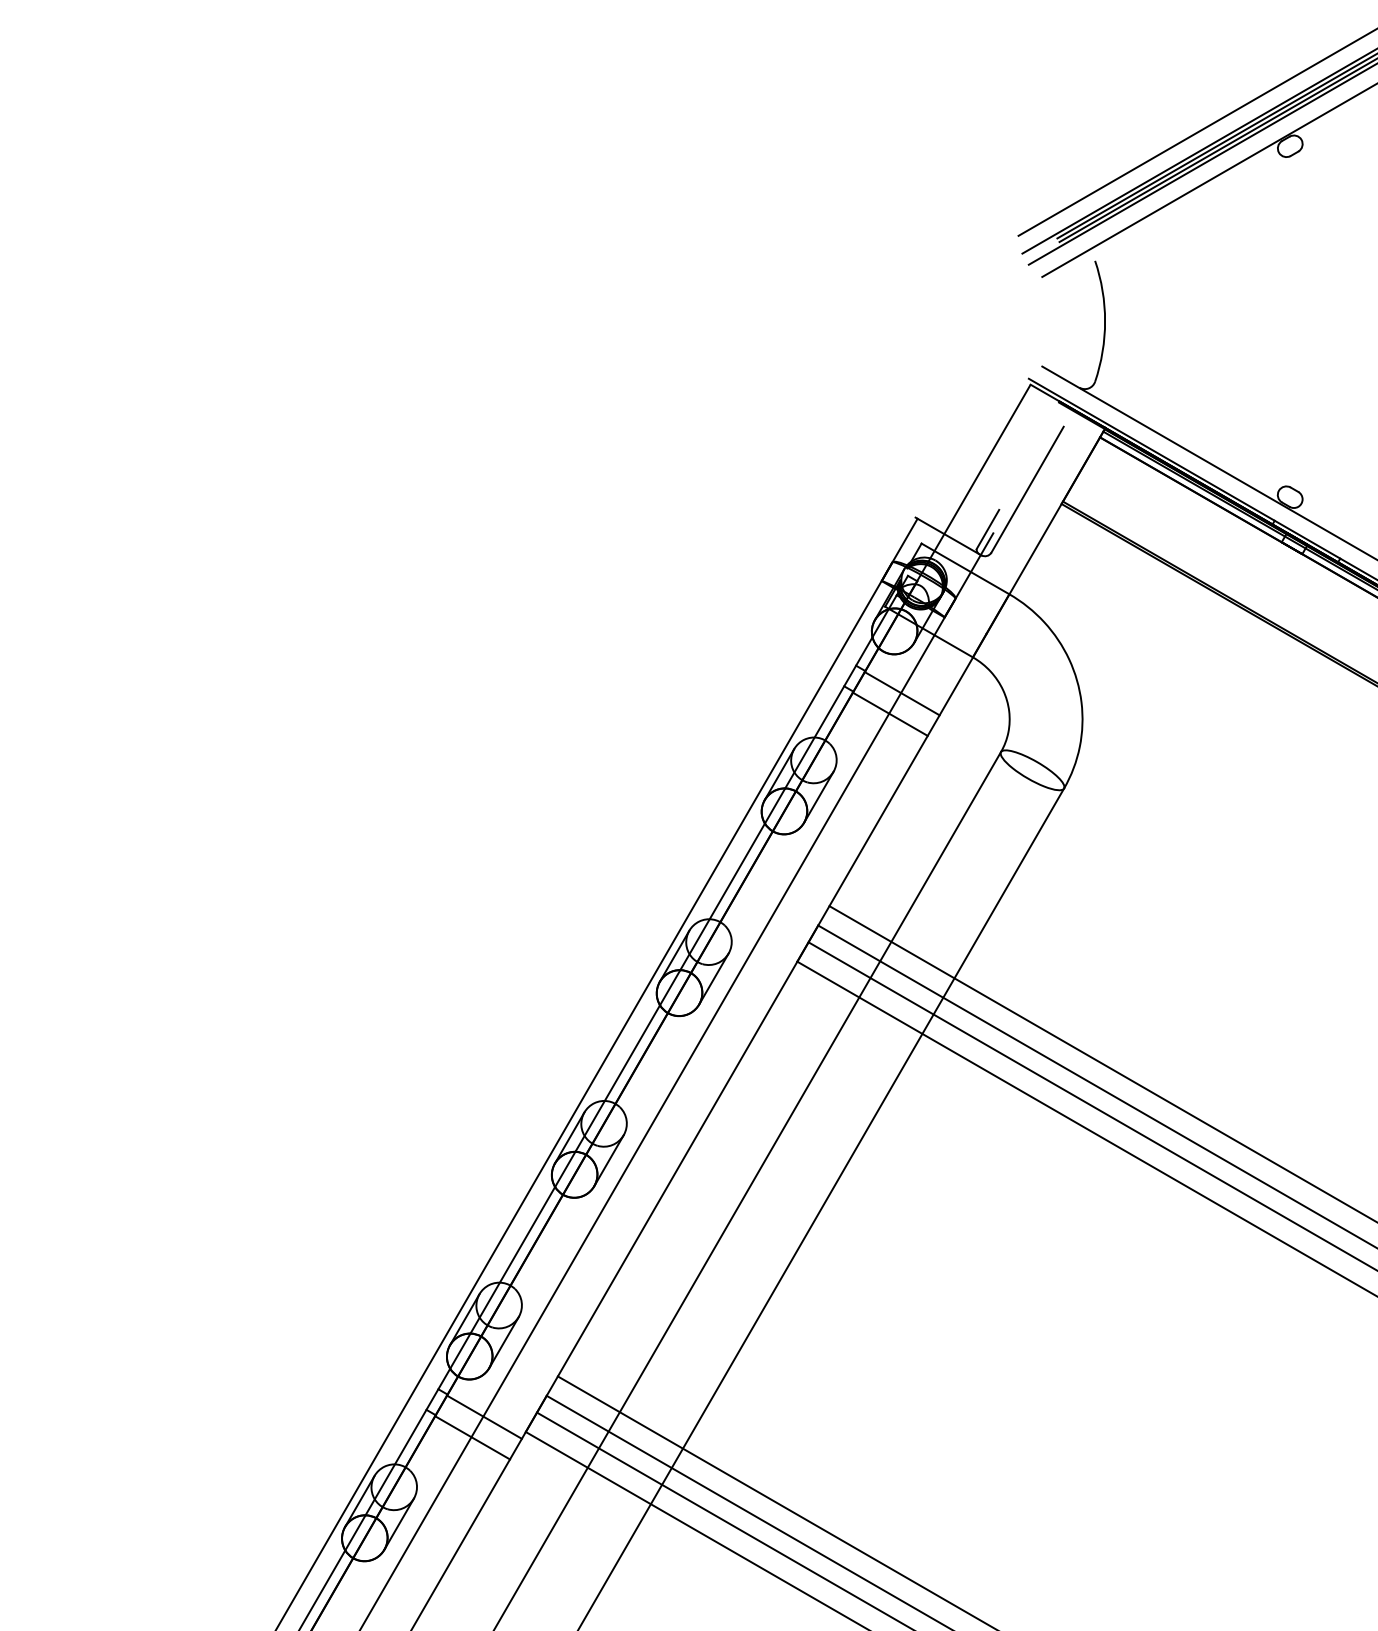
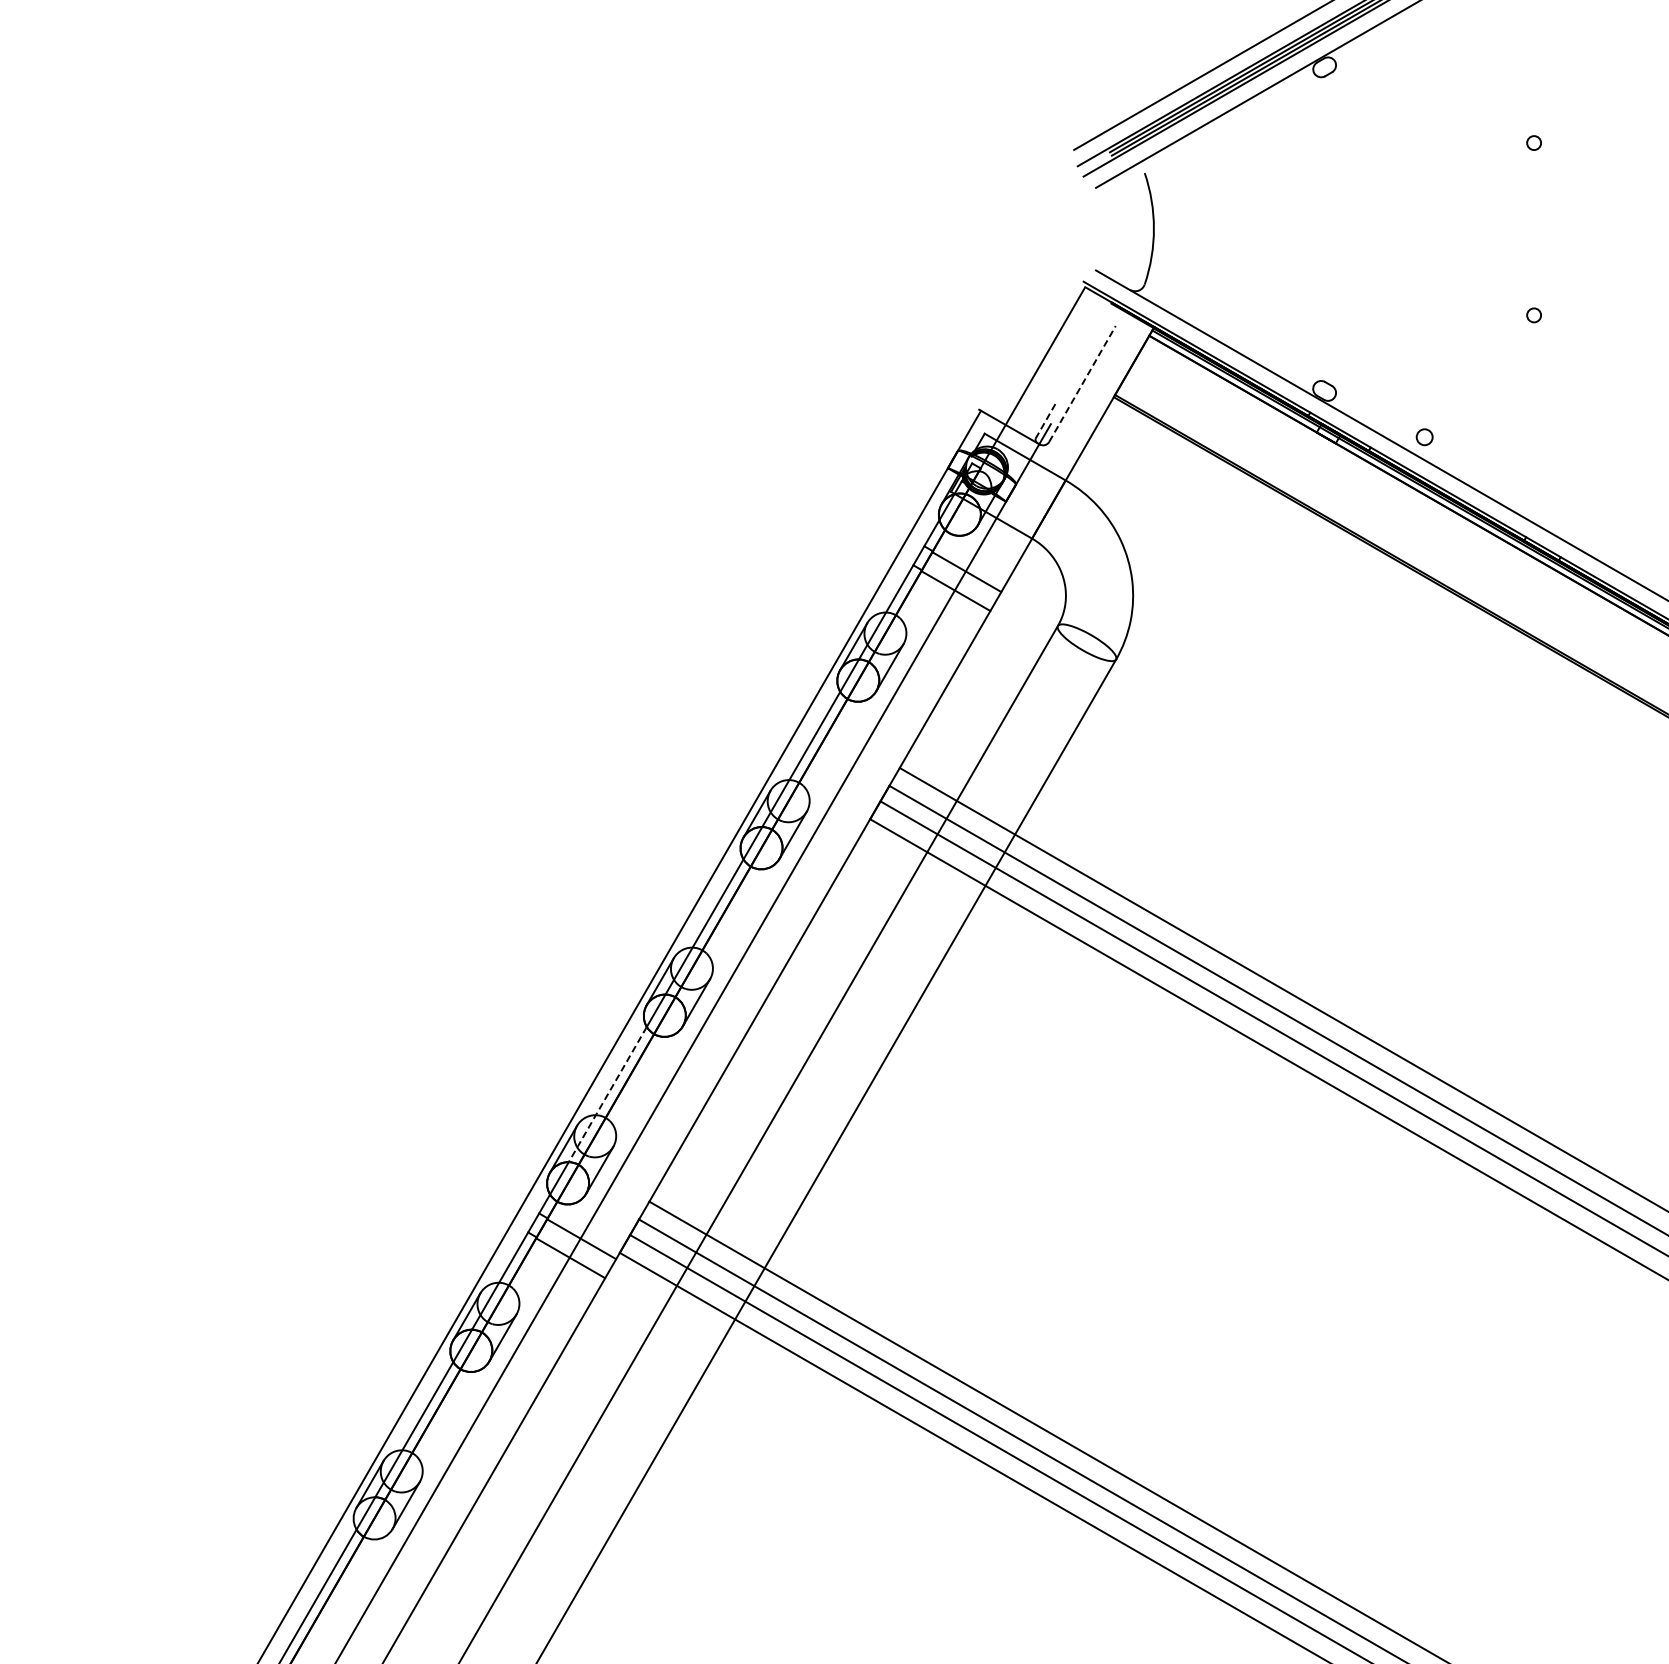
line: (1027, 489) -> (1082, 383), solid -> dashed
line: (987, 529) -> (1045, 420), solid -> dashed
line: (512, 1260) -> (607, 1094), solid -> dashed

